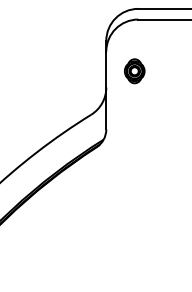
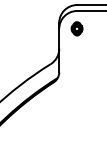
part: (133, 70) -> (76, 28), moved

